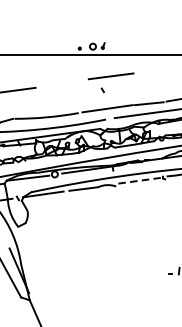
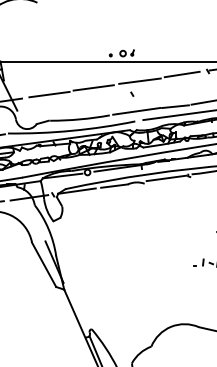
line: (155, 69) -> (181, 74), added
line: (61, 83) -> (93, 87), added
line: (139, 180) -> (166, 178), dashed -> solid

